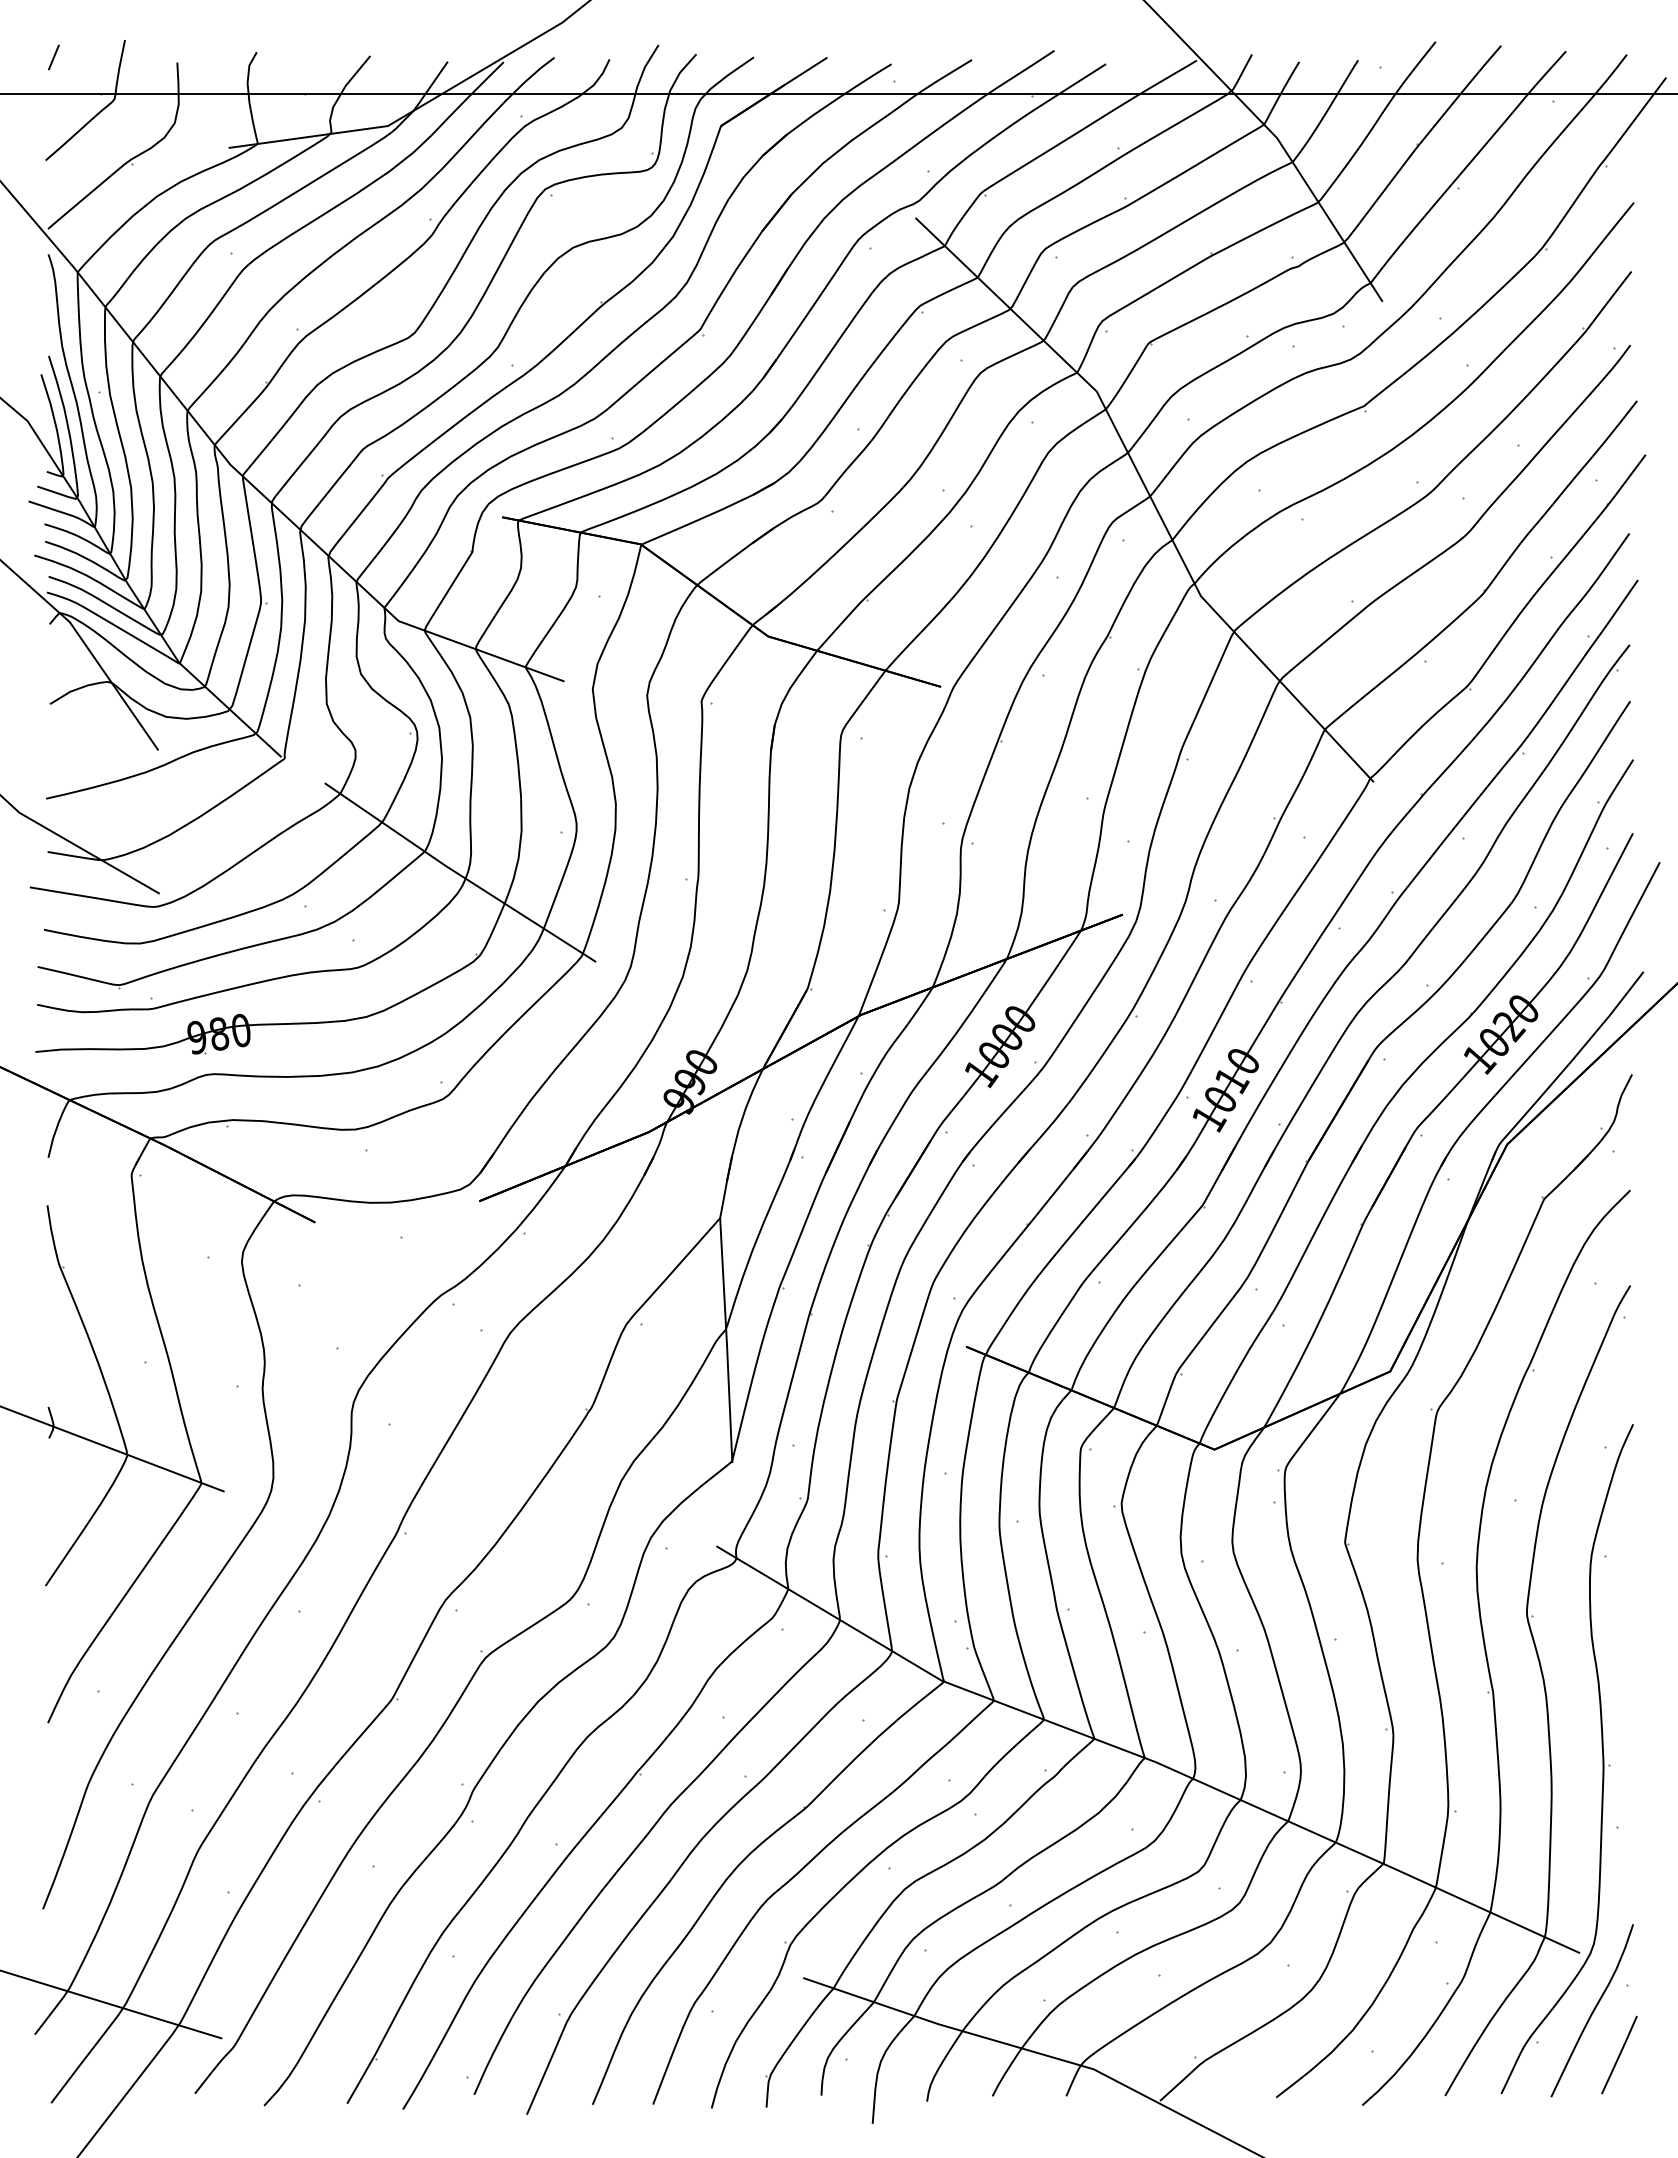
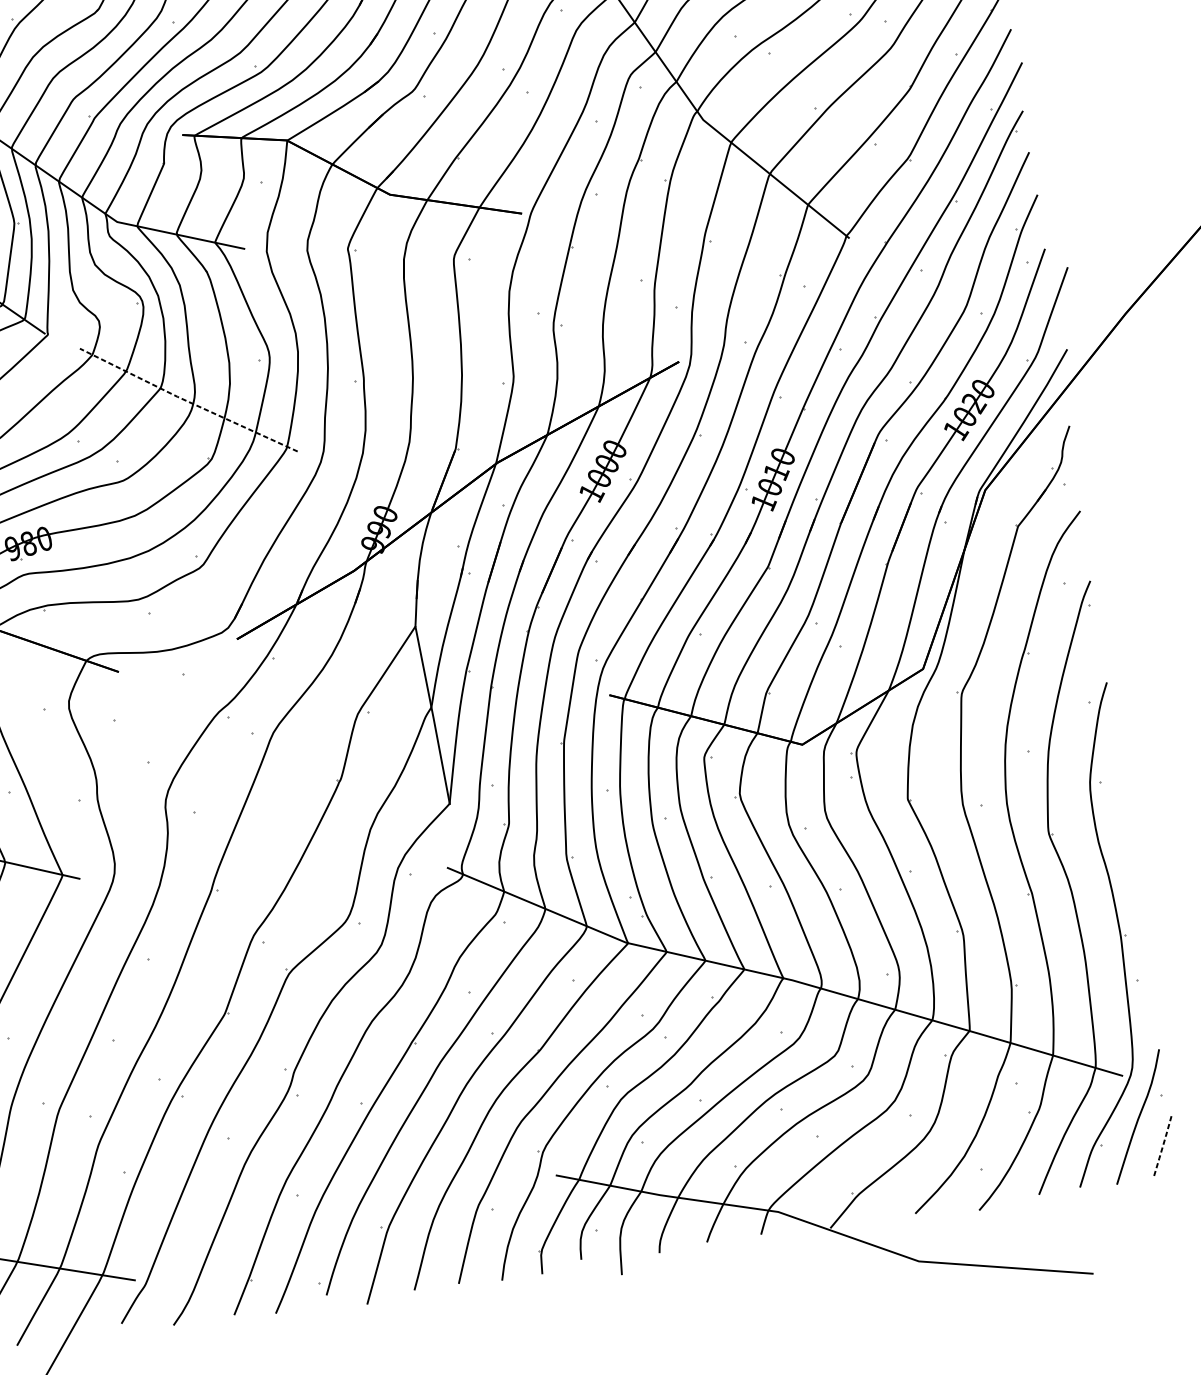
line: (458, 874) -> (187, 401), solid -> dashed
line: (1619, 2055) -> (1162, 1146), solid -> dashed

